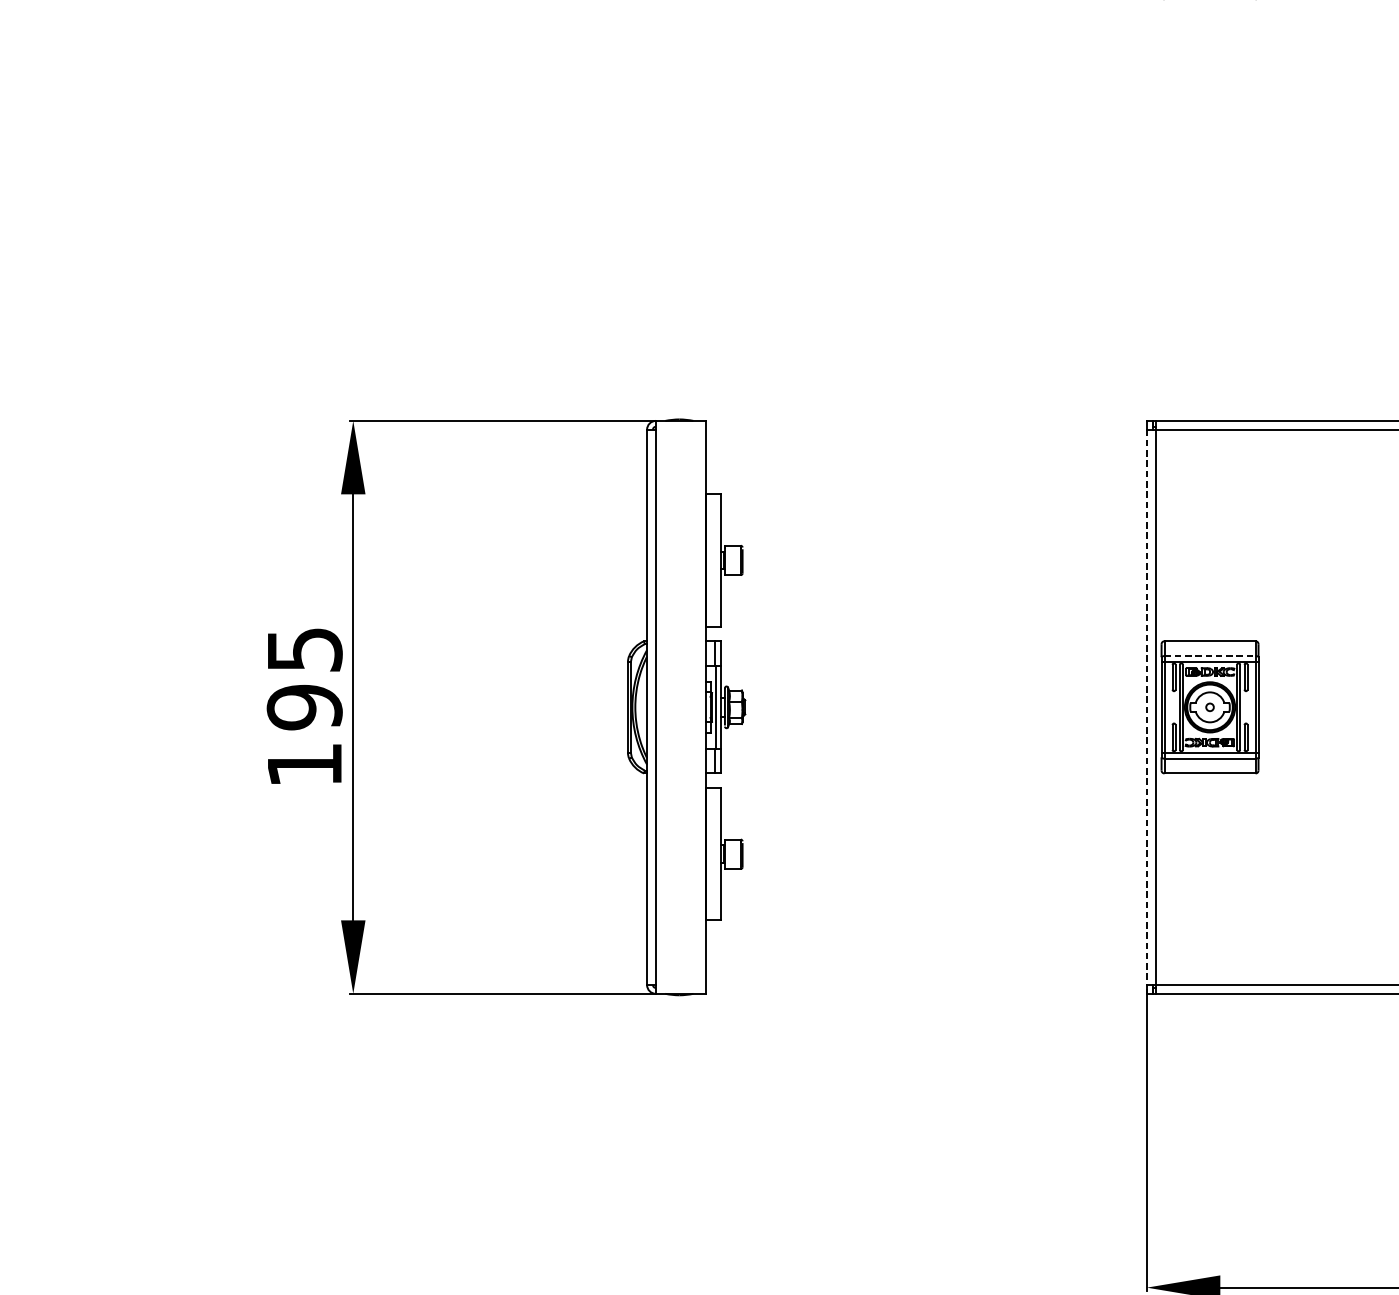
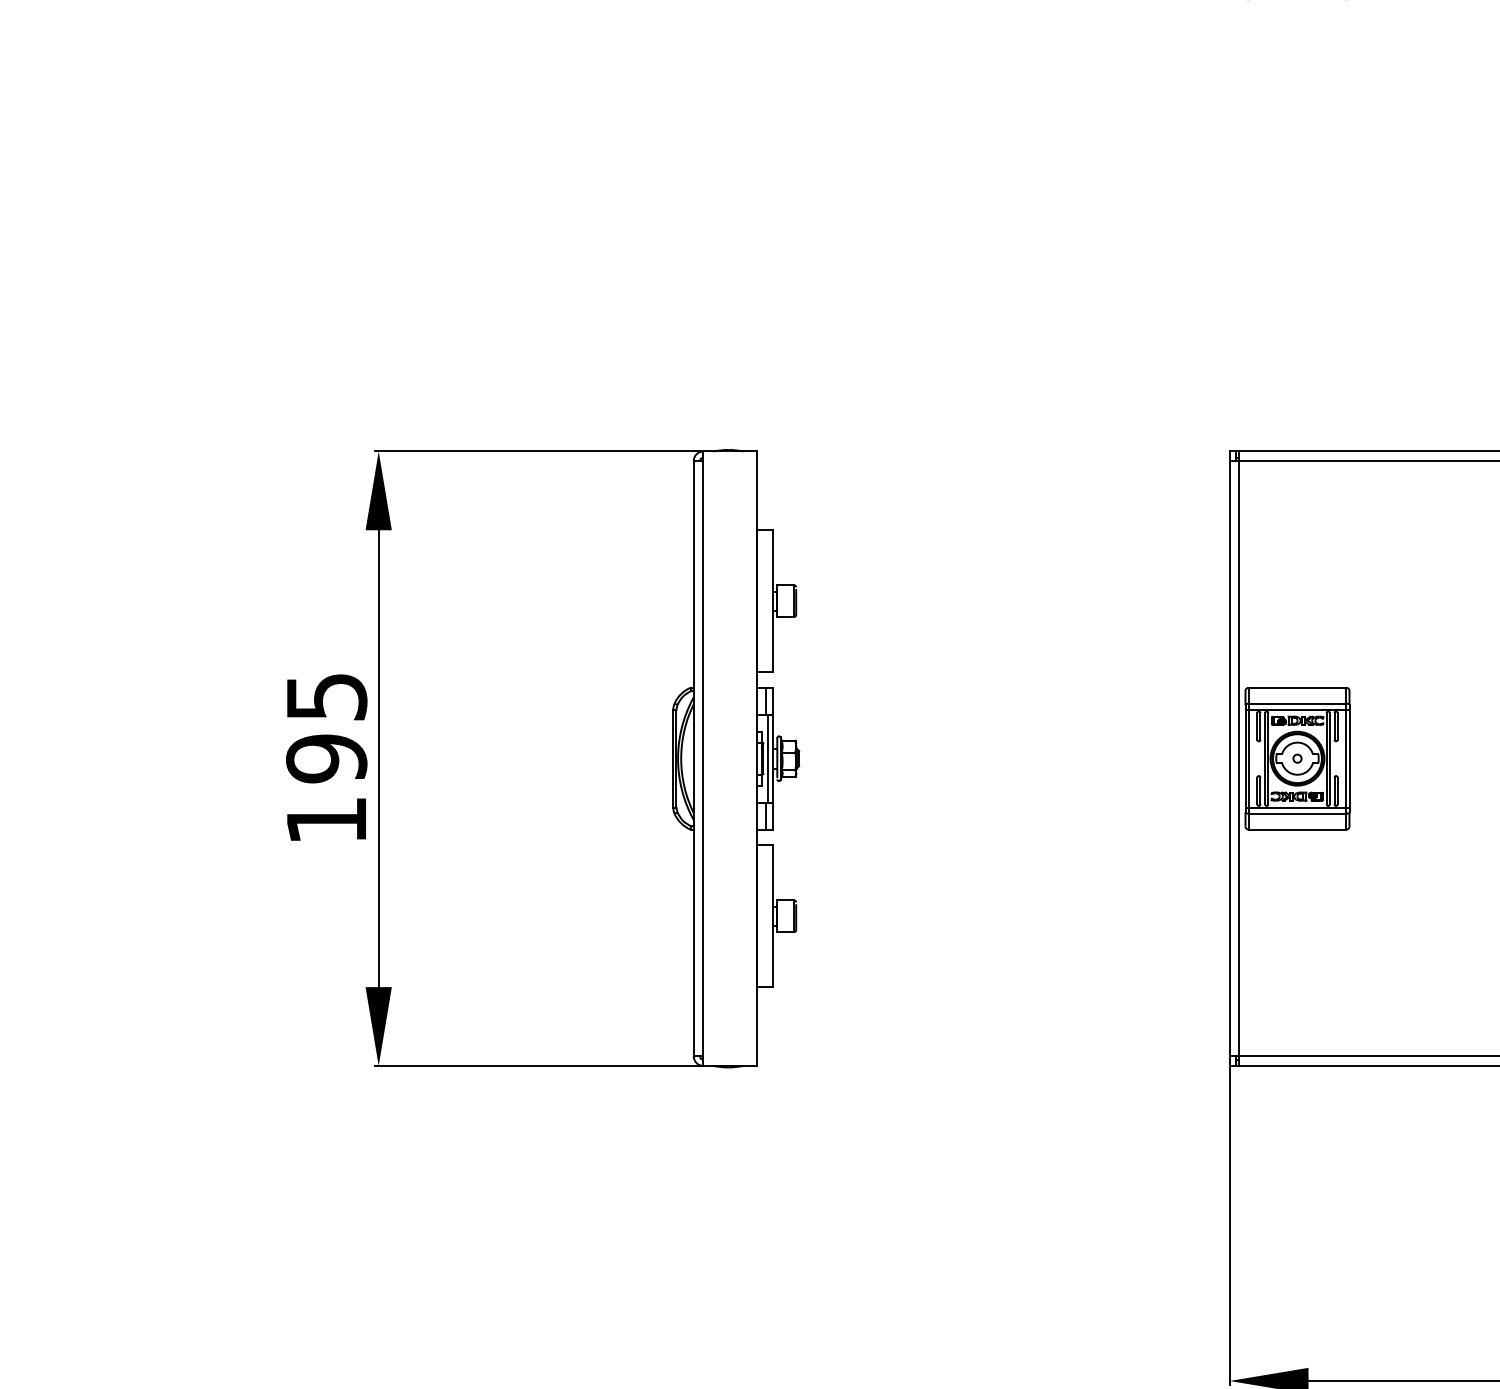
line: (1210, 655) -> (1297, 703), dashed -> solid
line: (1146, 707) -> (1229, 758), dashed -> solid

